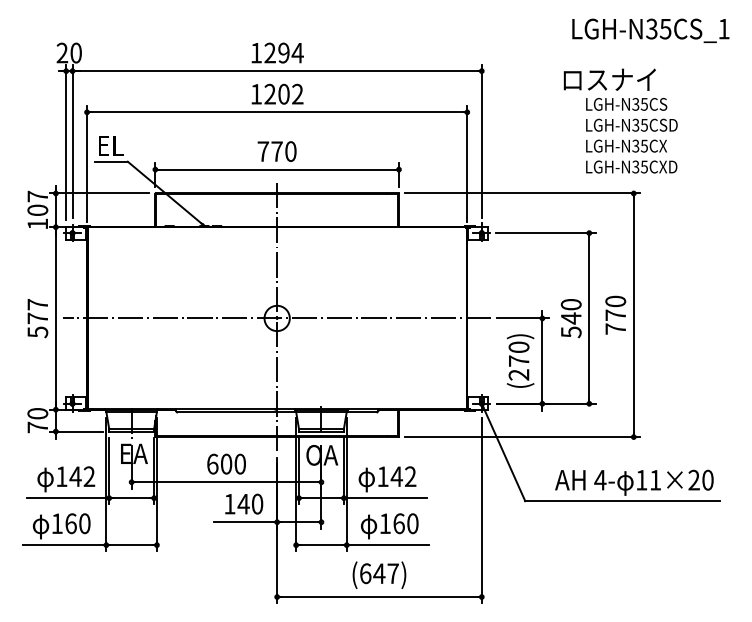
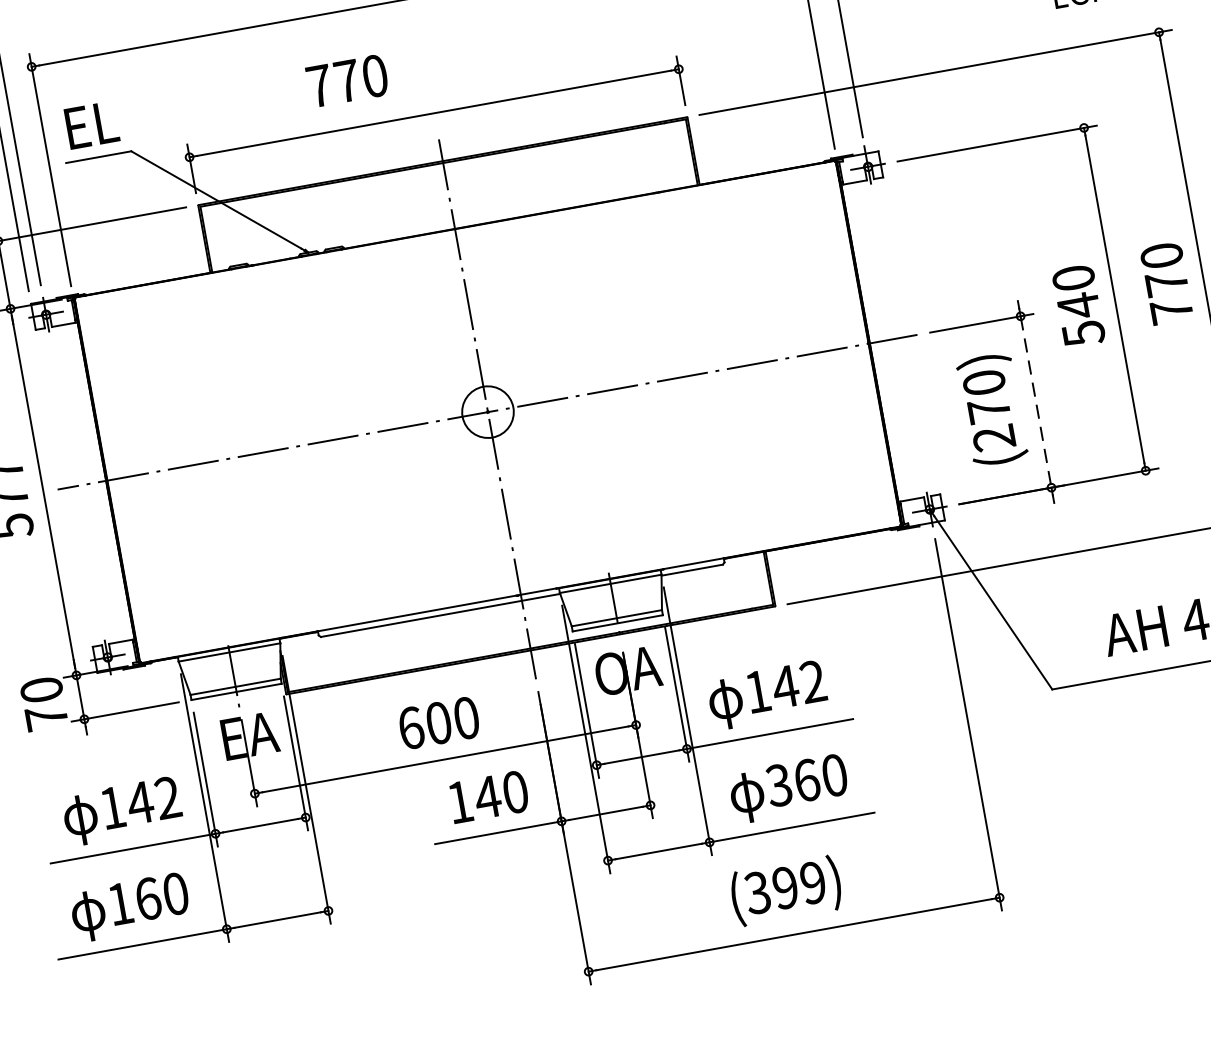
text: (276, 151) -> (346, 81), moved
line: (542, 361) -> (1036, 402), solid -> dashed
text: (384, 523) -> (777, 785), 160 -> 360
text: (378, 573) -> (783, 887), (647) -> (399)

